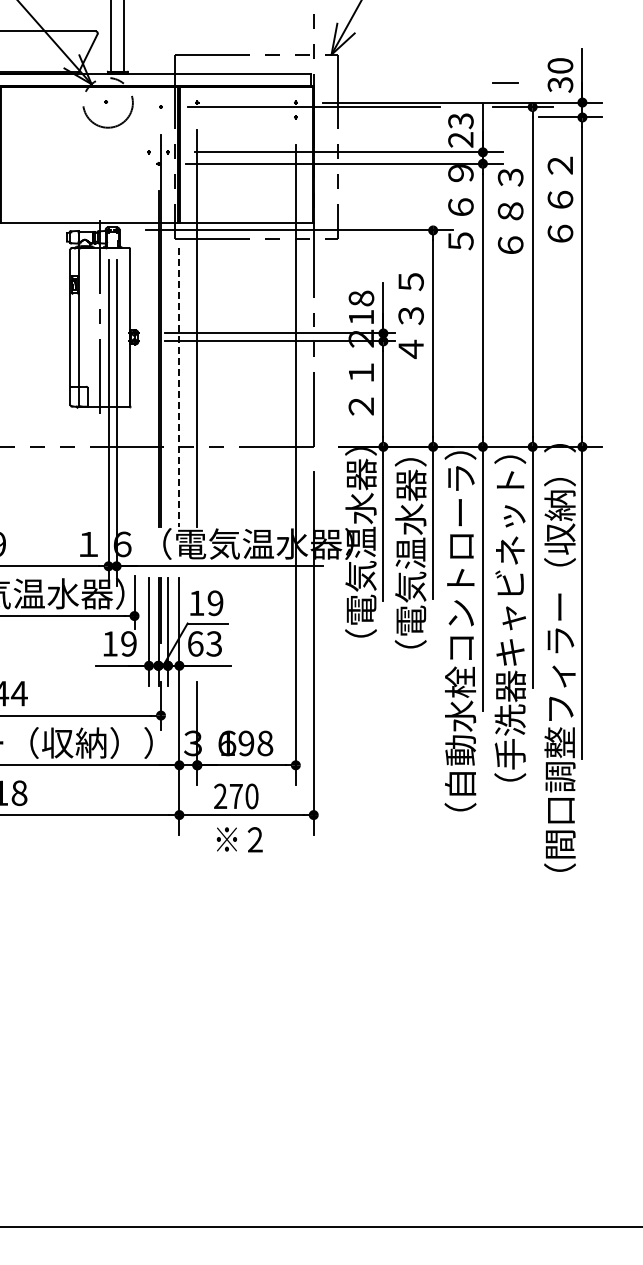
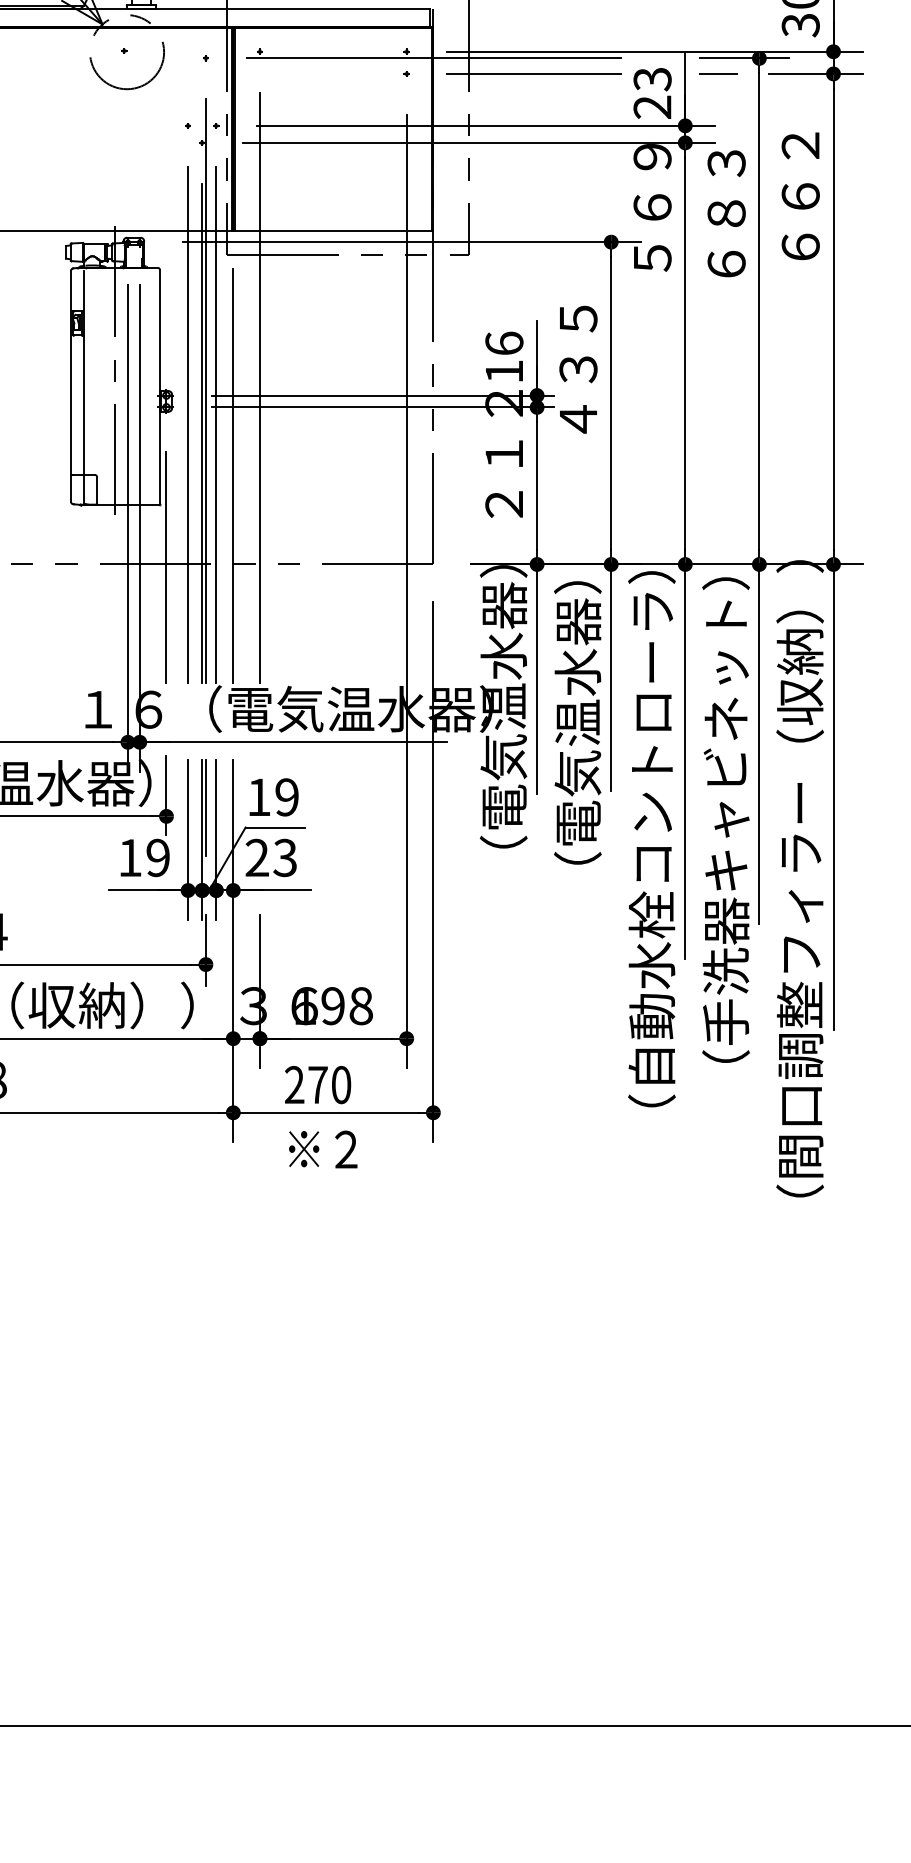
line: (505, 82) -> (718, 72), moved
line: (380, 117) -> (532, 73), added
text: (361, 298) -> (504, 343), 18 -> 16
line: (149, 352) -> (188, 423), added
line: (167, 352) -> (215, 423), added
line: (179, 388) -> (233, 477), dashed -> solid
line: (134, 448) -> (166, 566), added
text: (195, 643) -> (257, 857), 63 -> 23

